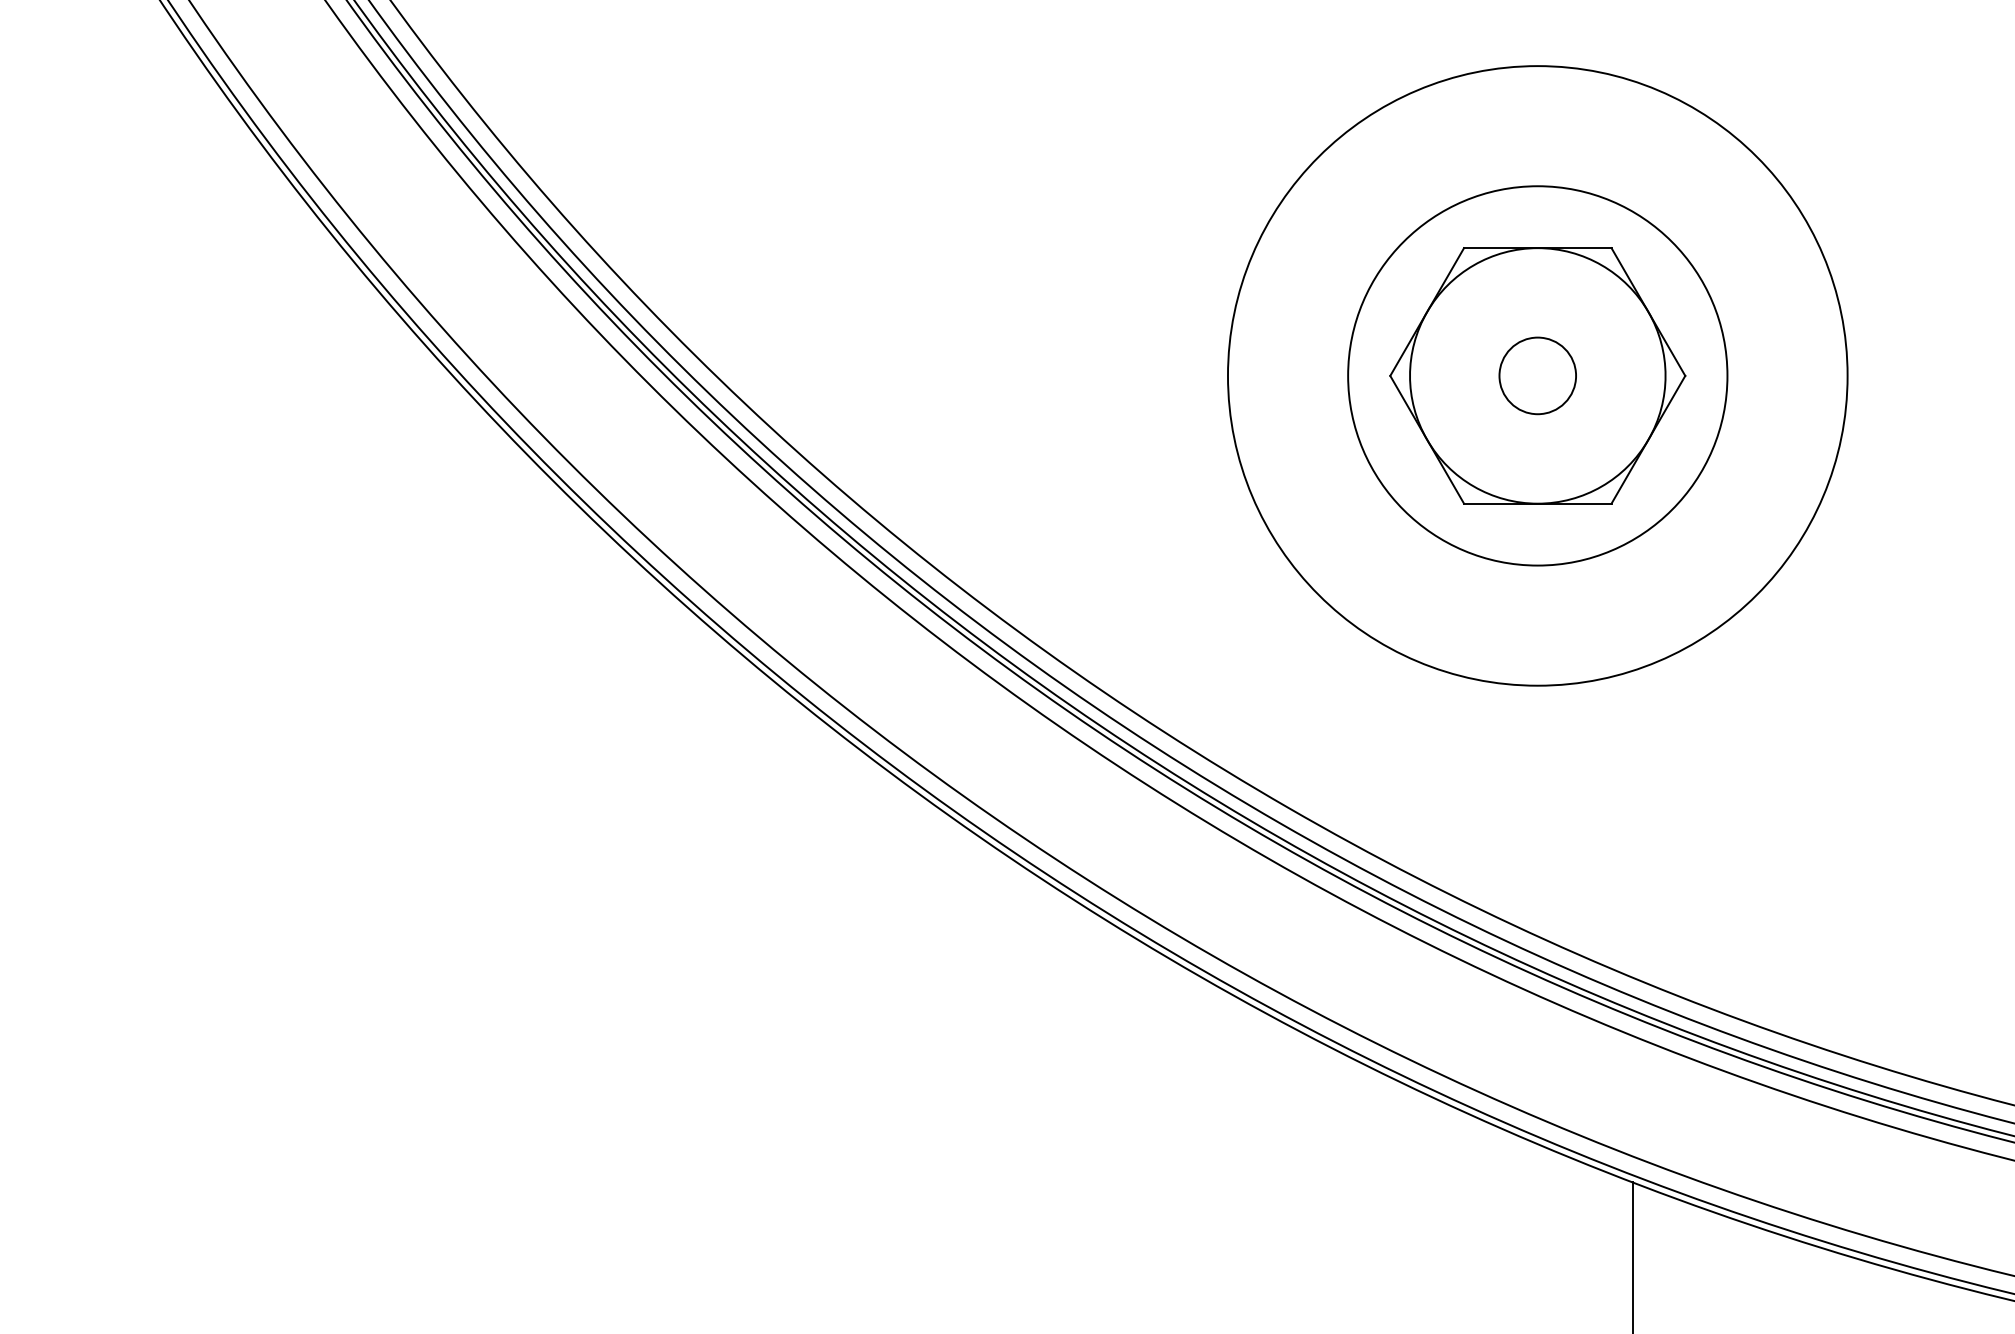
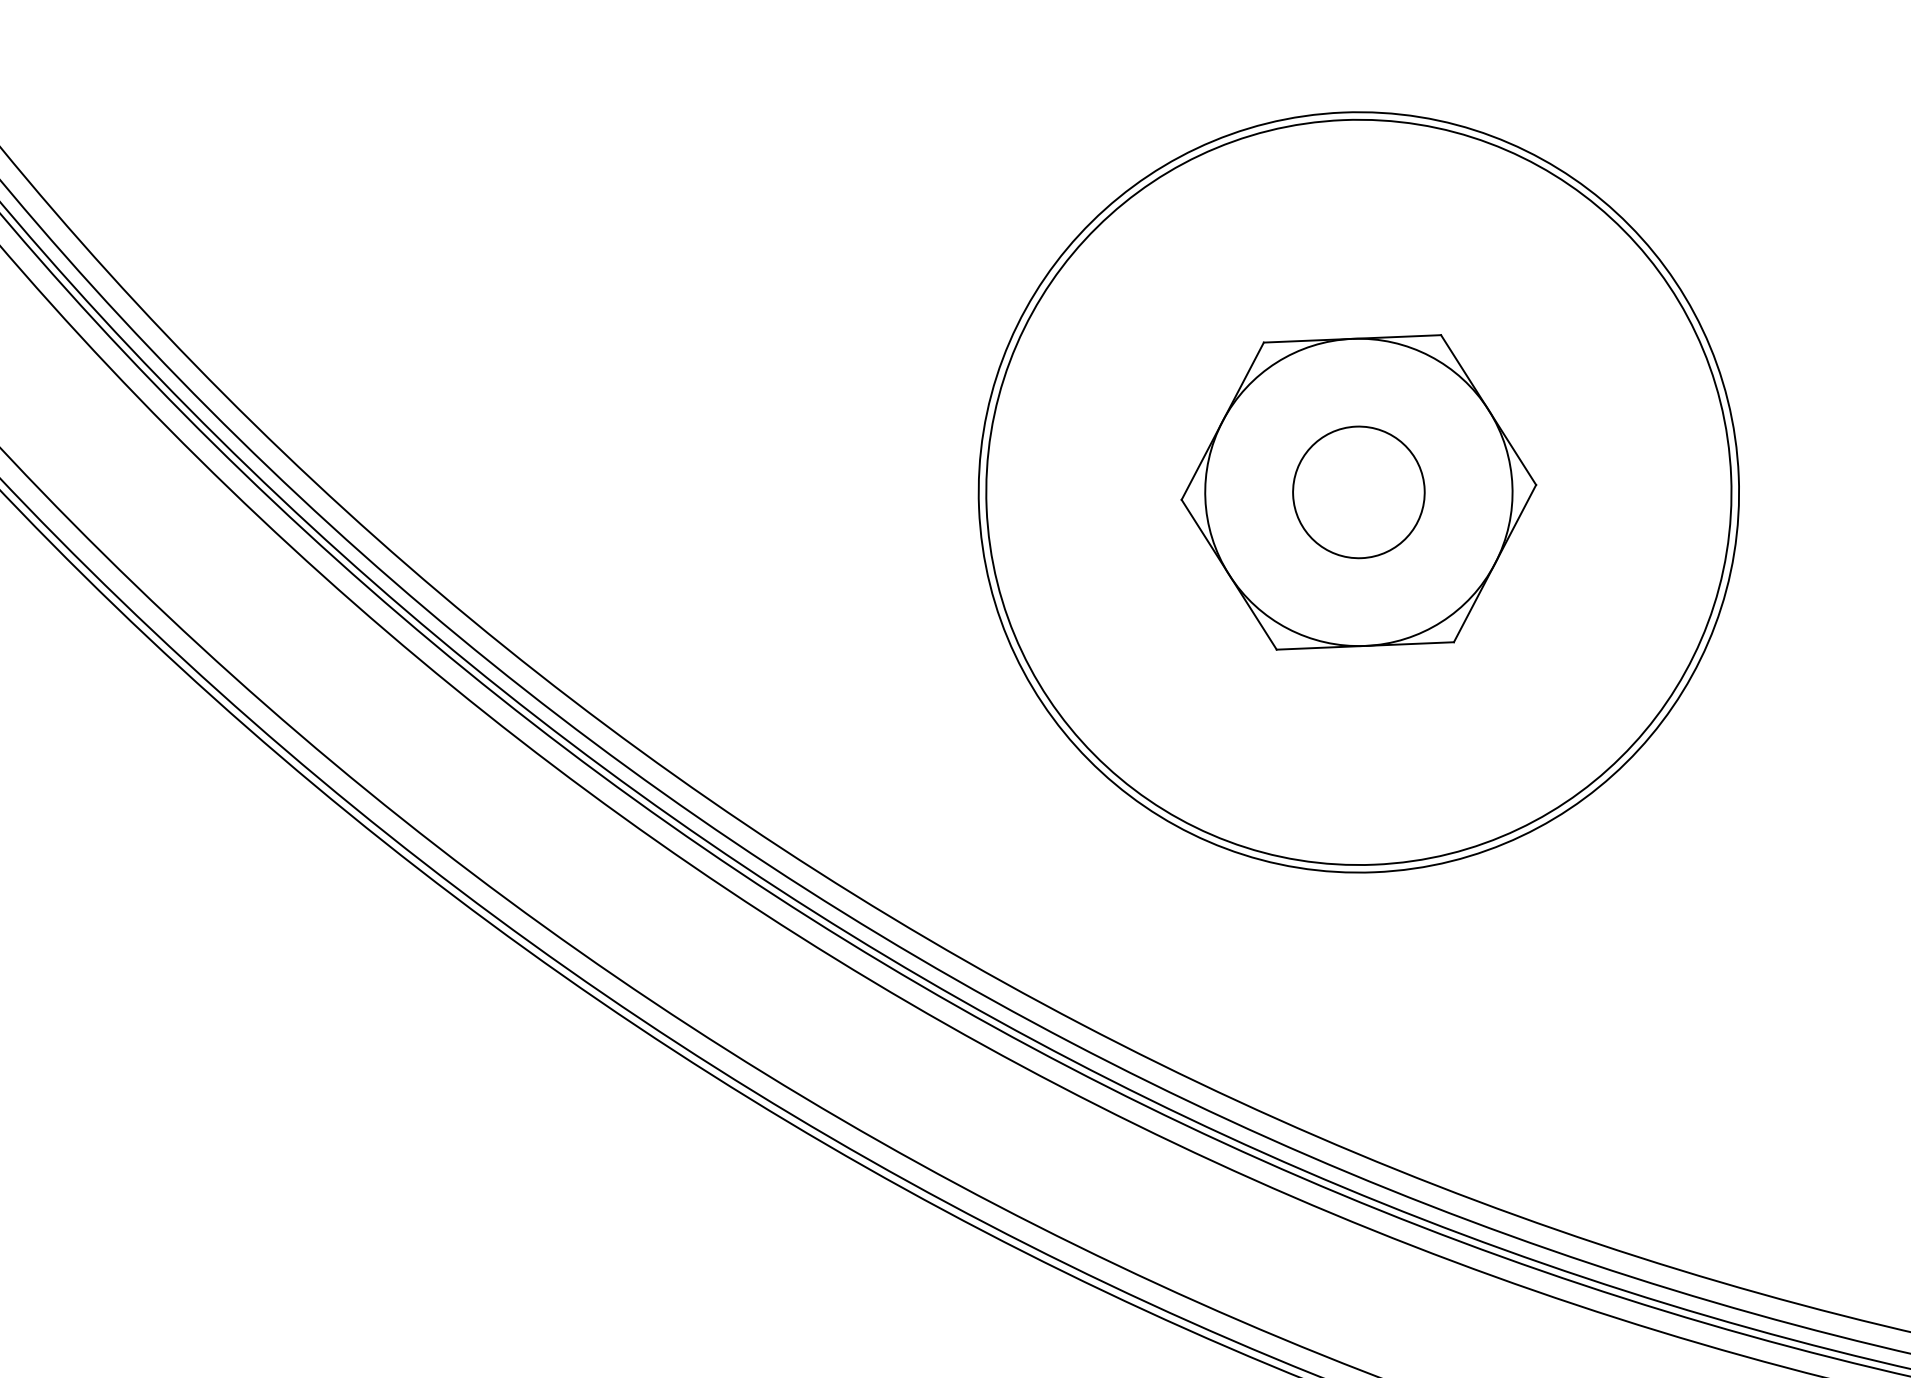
circle: (1537, 375) -> (1358, 491), size x1.43
circle: (1537, 375) -> (1358, 491), size x1.67

